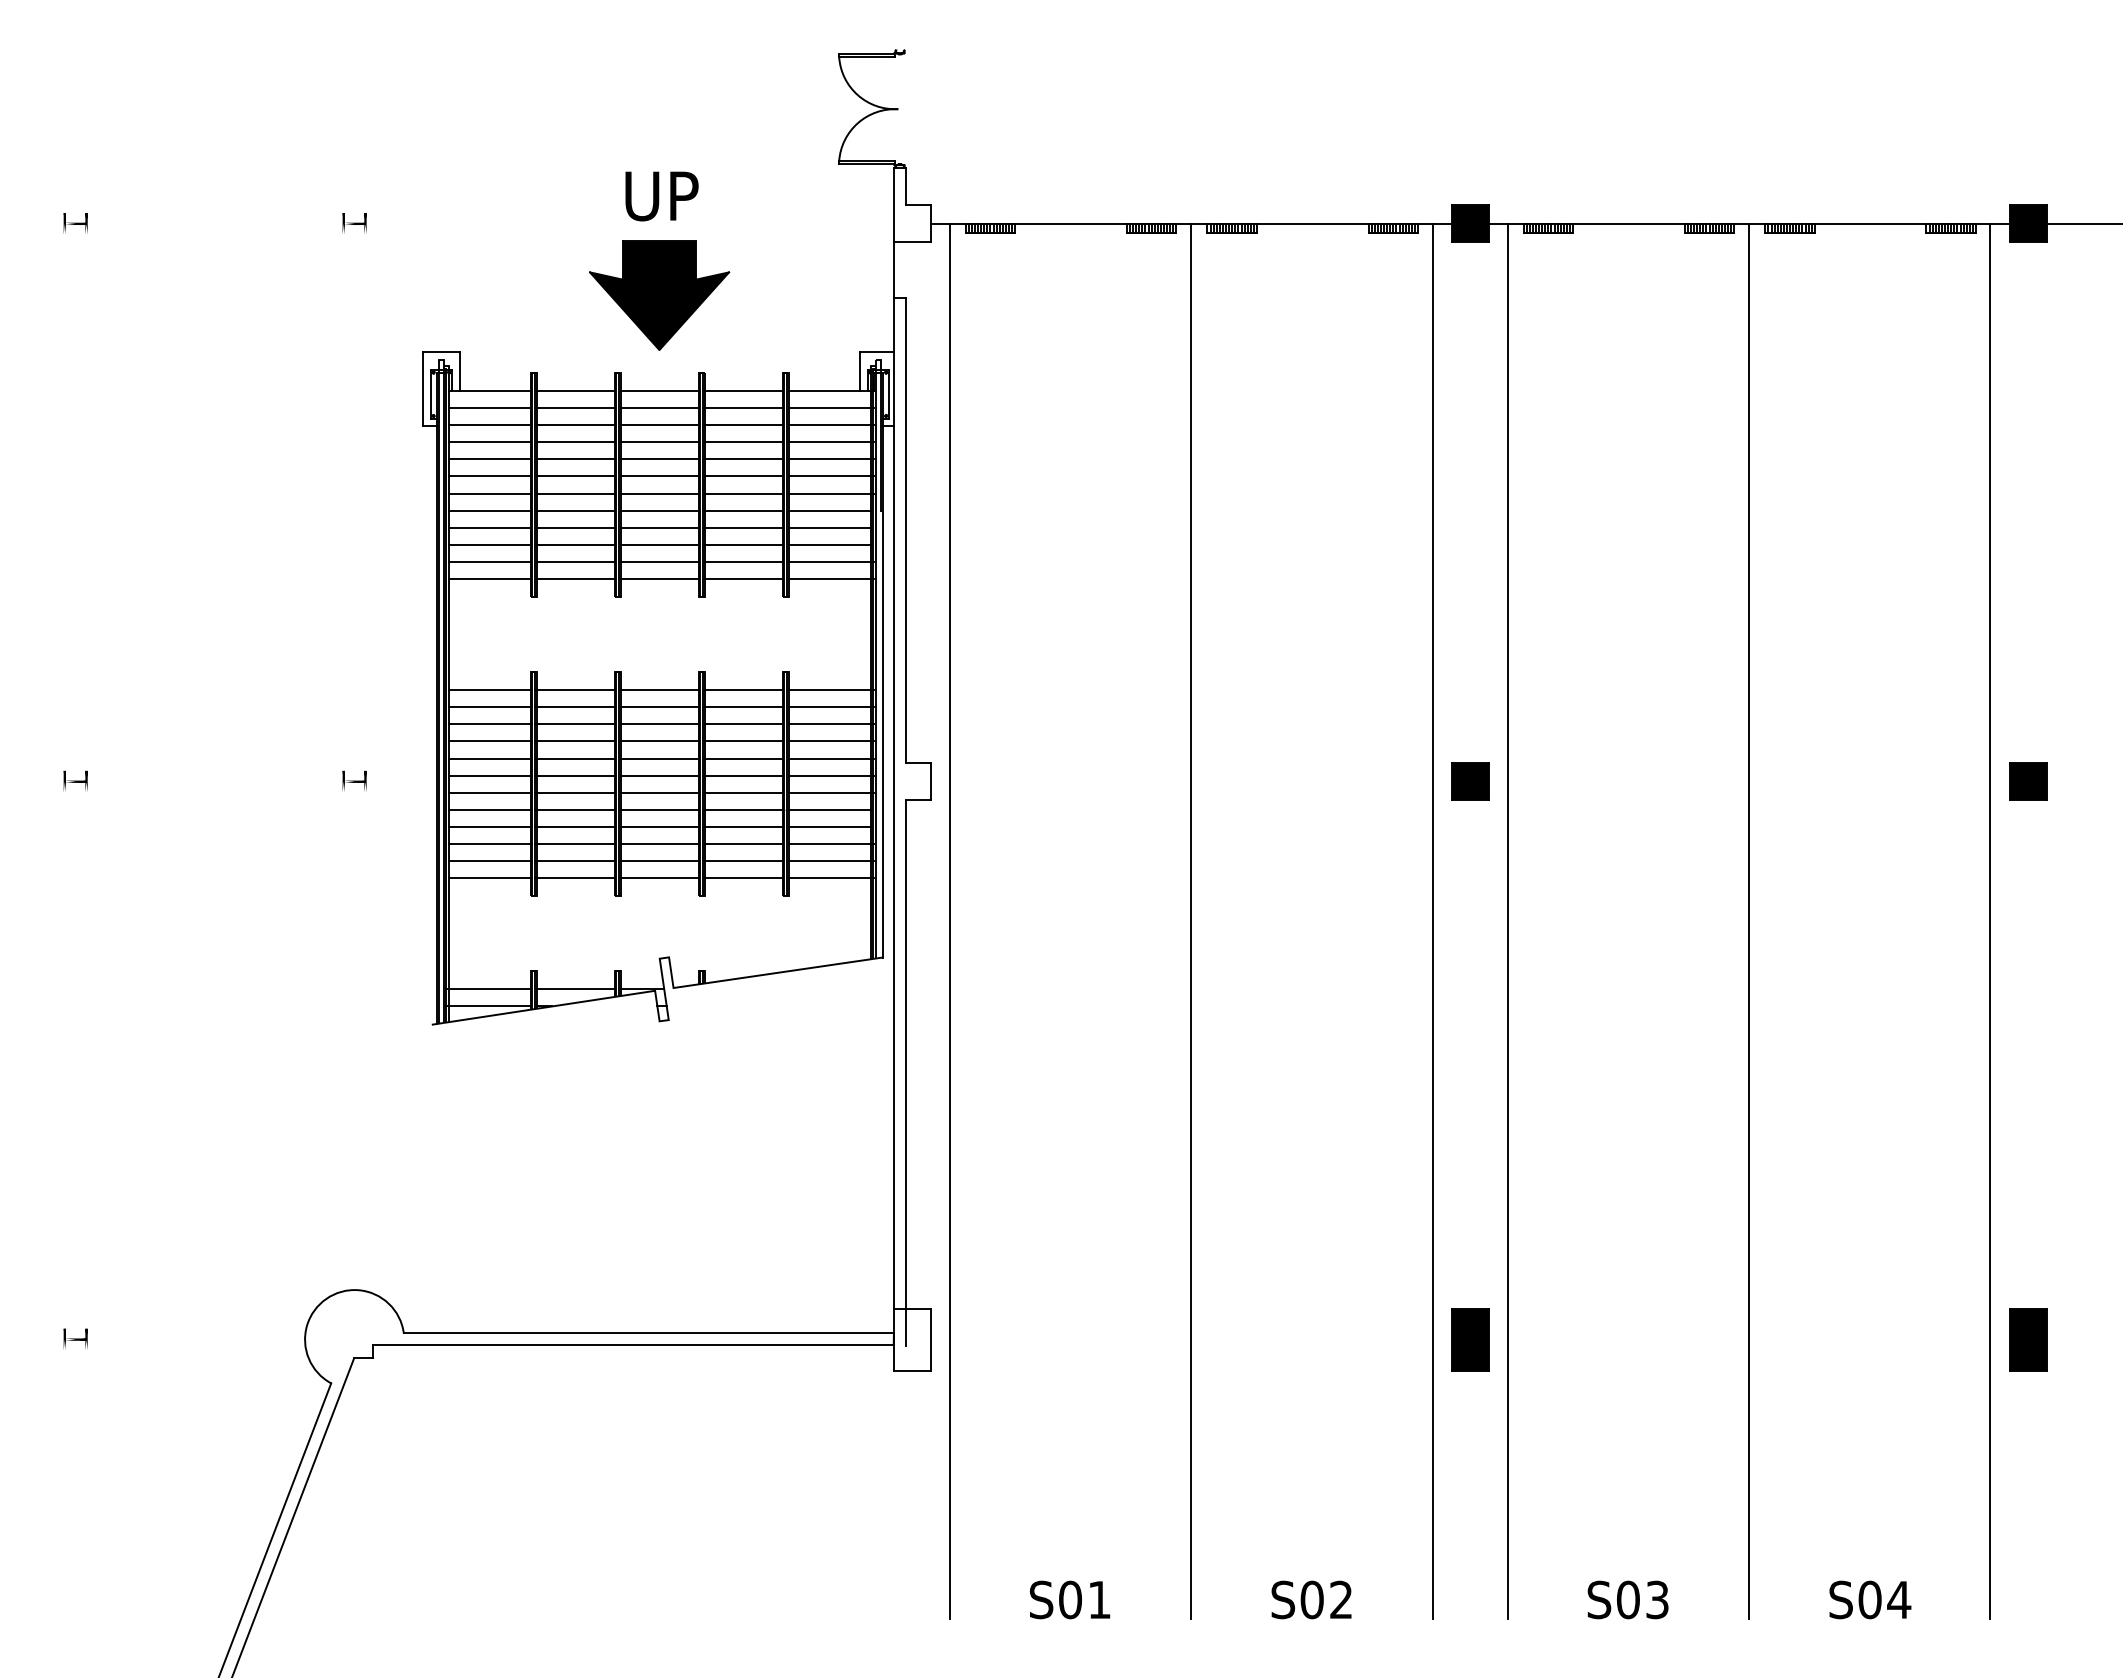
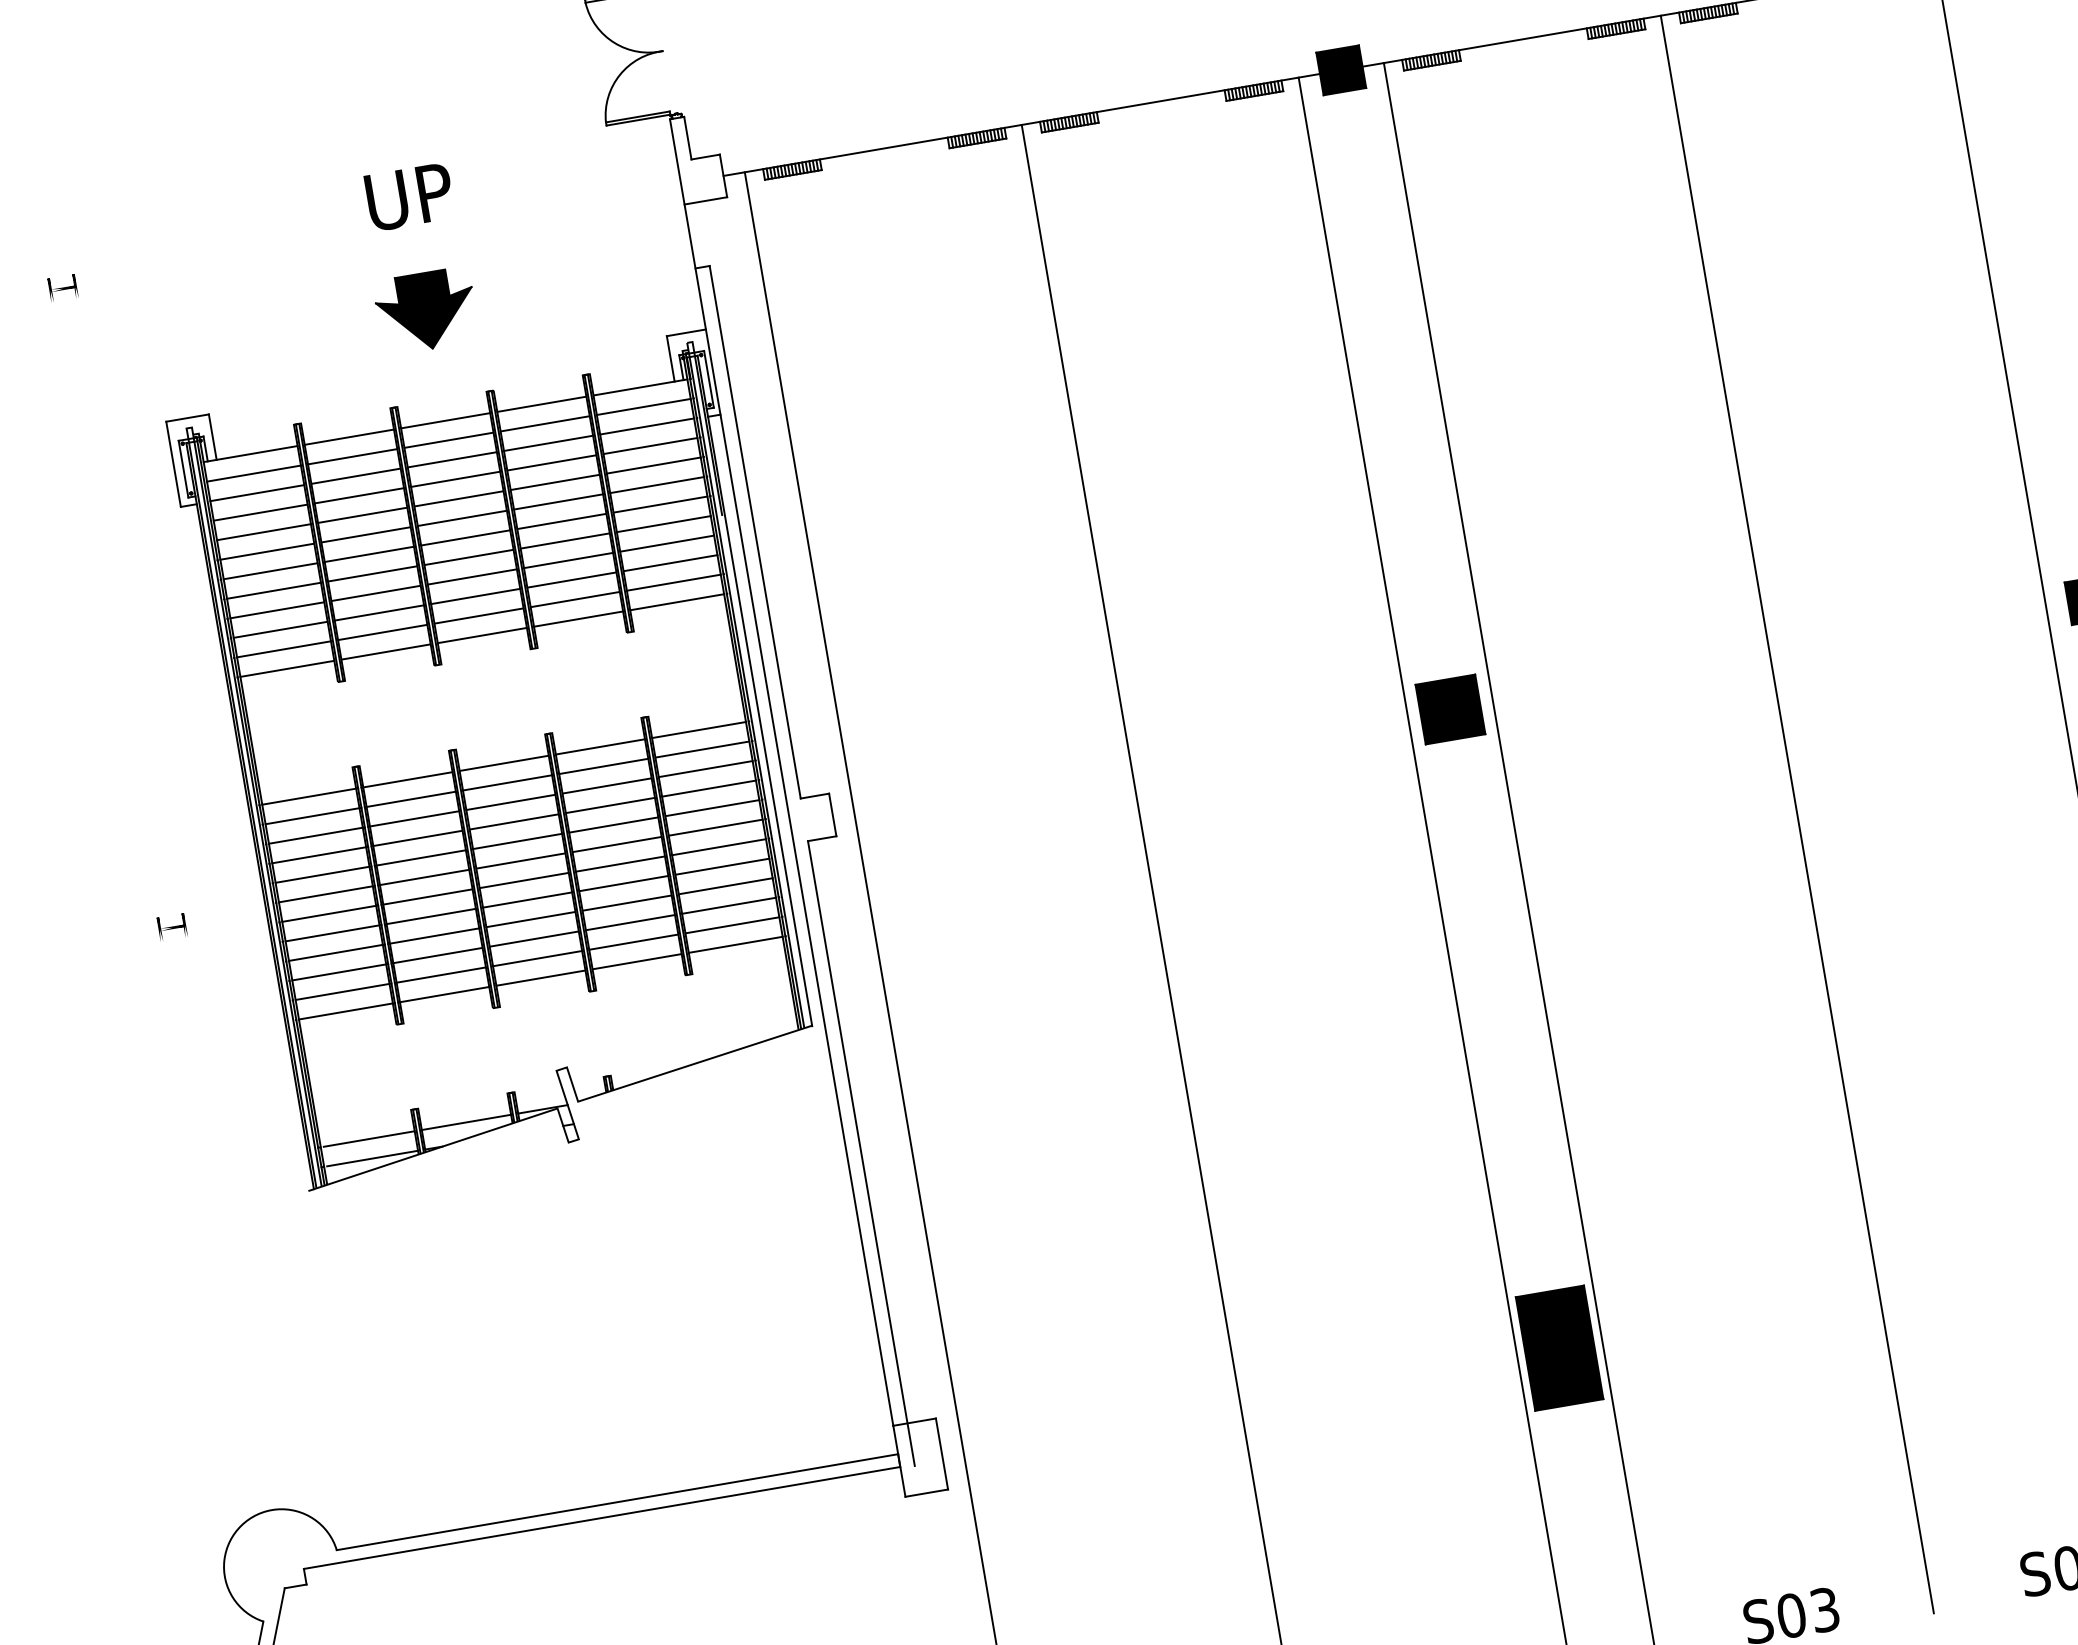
part: (659, 295) -> (426, 311), size x0.6
part: (1470, 781) -> (1450, 709), size x1.4
part: (1470, 1339) -> (1559, 1348), size x1.6

